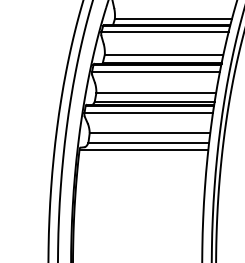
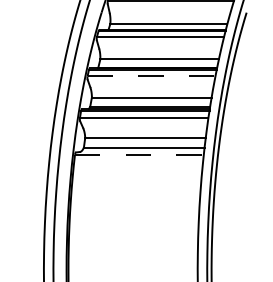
line: (156, 71) -> (151, 76), solid -> dashed
line: (144, 149) -> (139, 154), solid -> dashed

